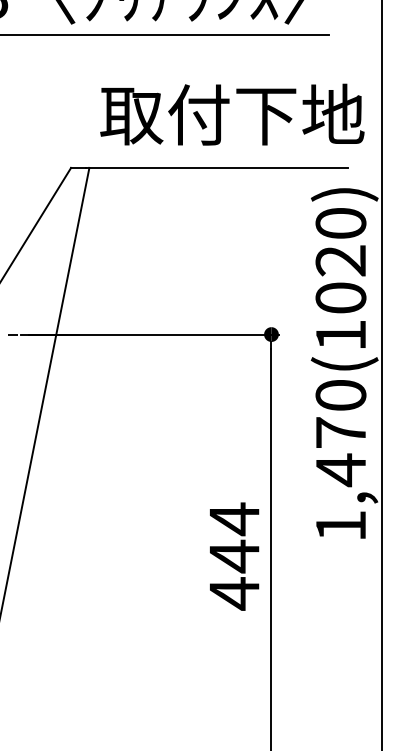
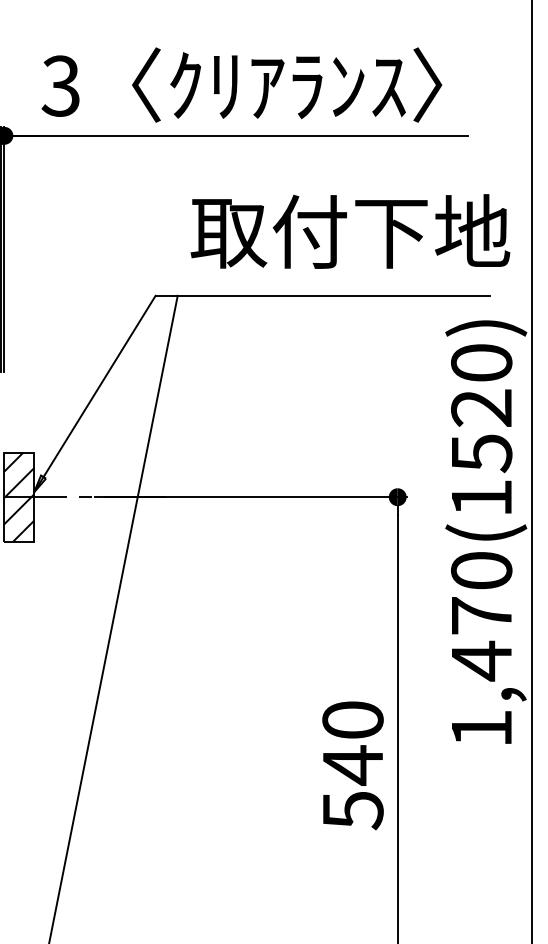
text: (340, 298) -> (481, 453), 1,470(1020) -> 1,470(1520)
text: (234, 556) -> (352, 765), 444 -> 540

